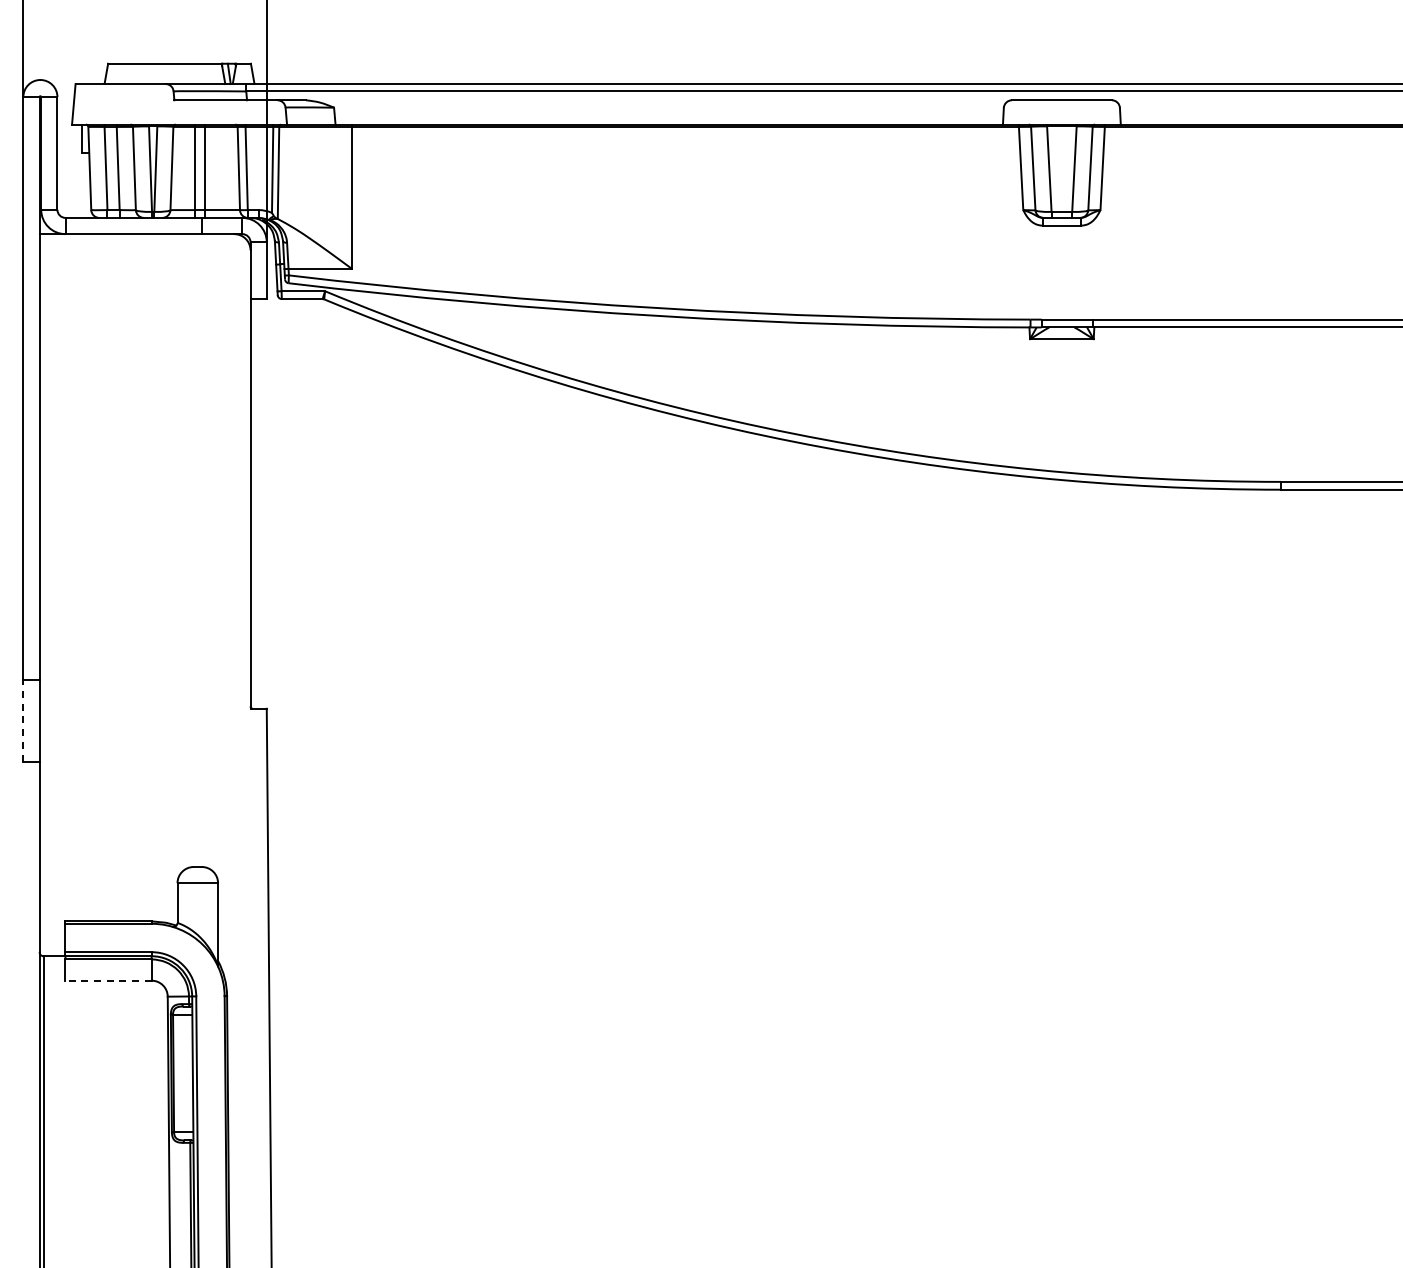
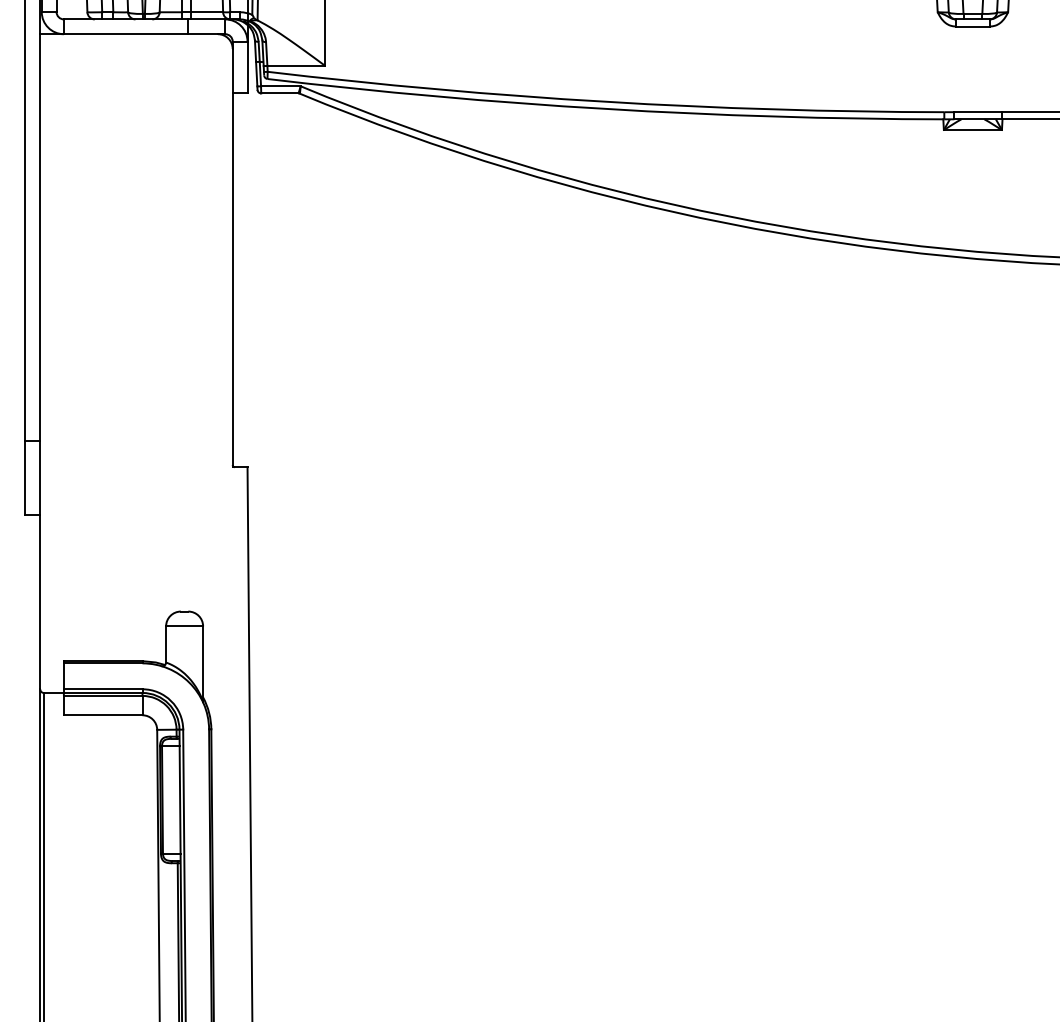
line: (23, 720) -> (25, 477), dashed -> solid
line: (108, 980) -> (103, 715), dashed -> solid

